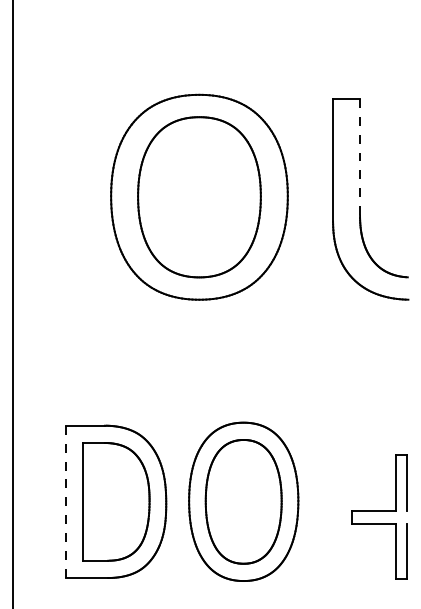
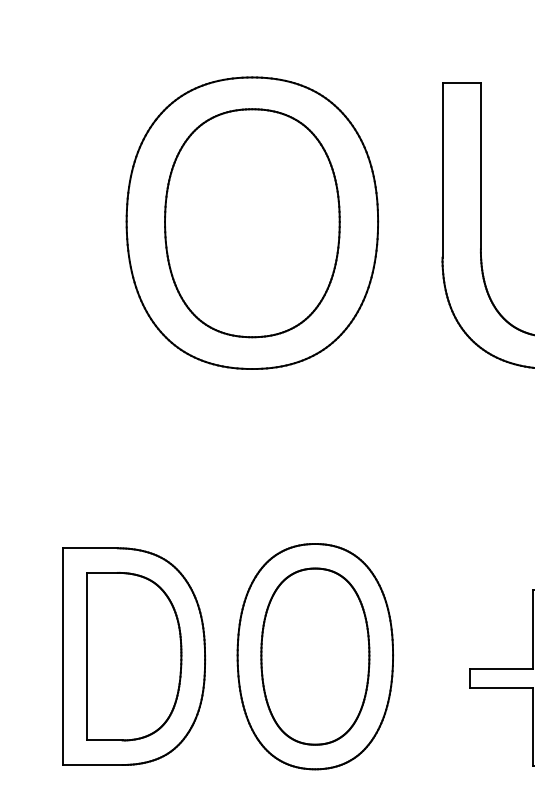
line: (360, 157) -> (481, 166), dashed -> solid
line: (66, 501) -> (63, 656), dashed -> solid

